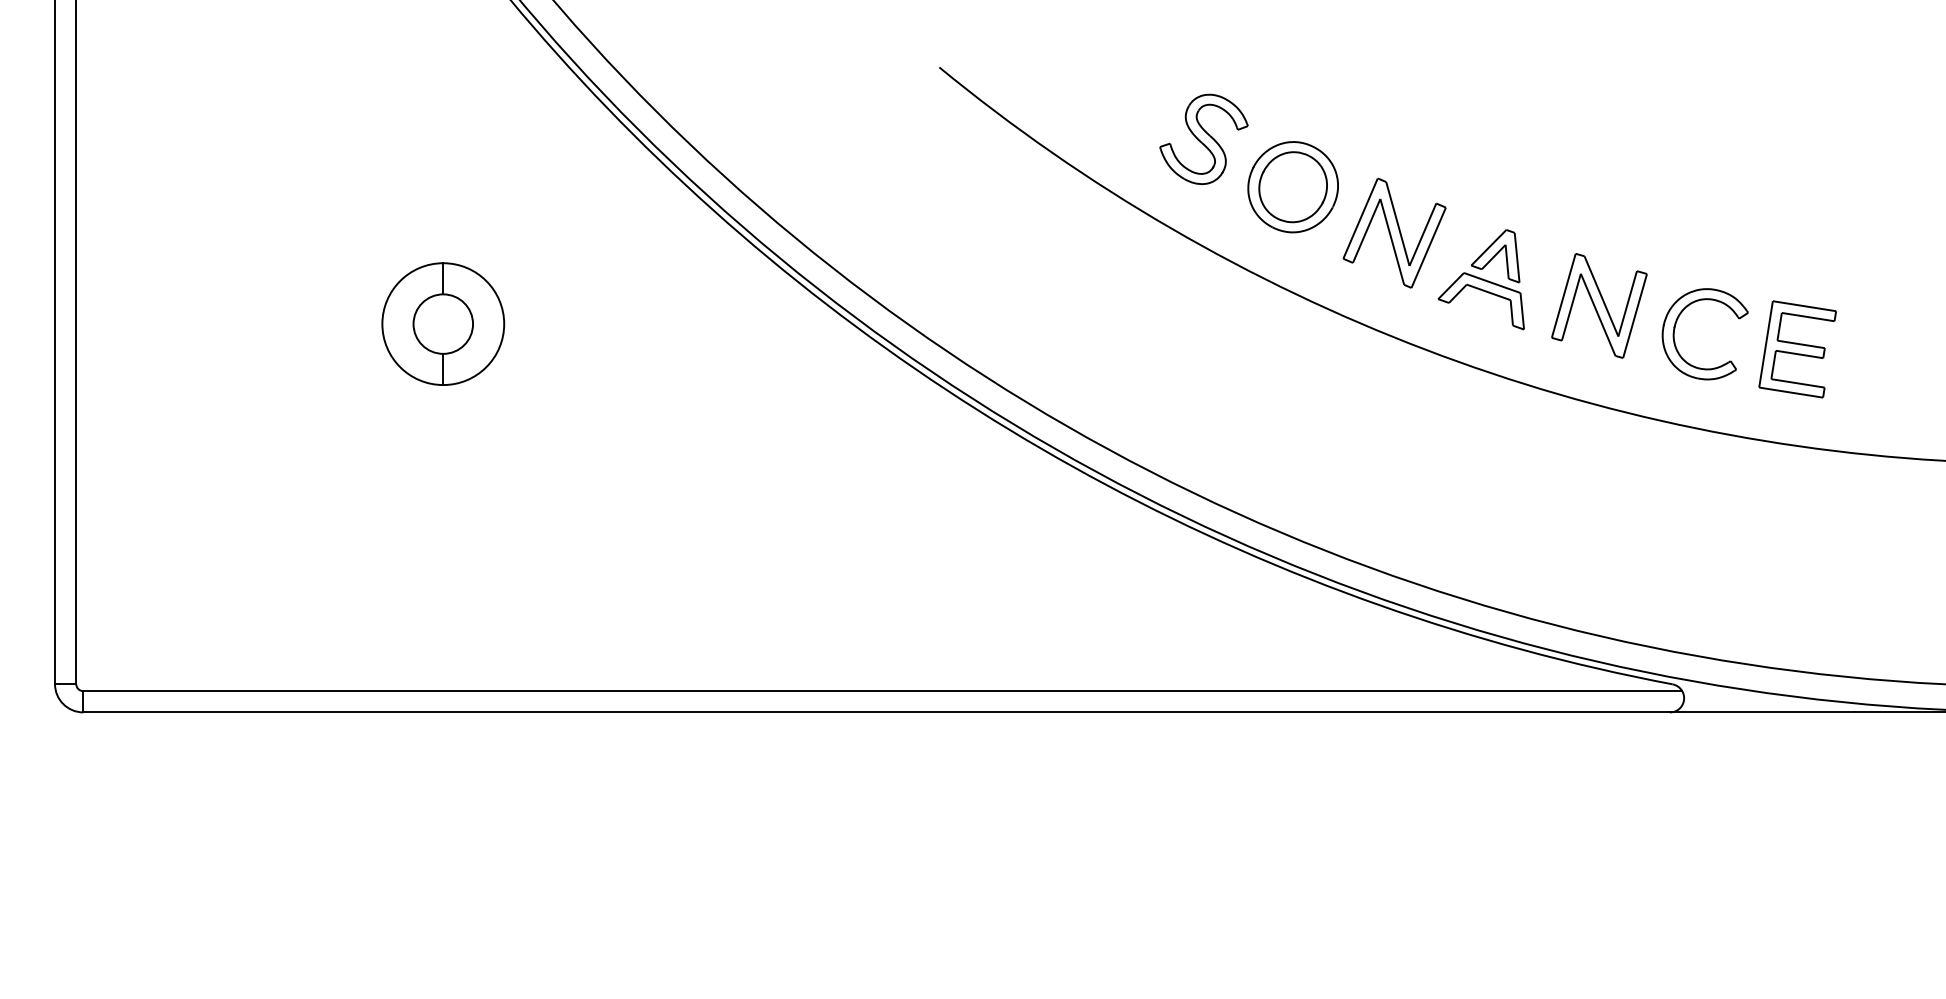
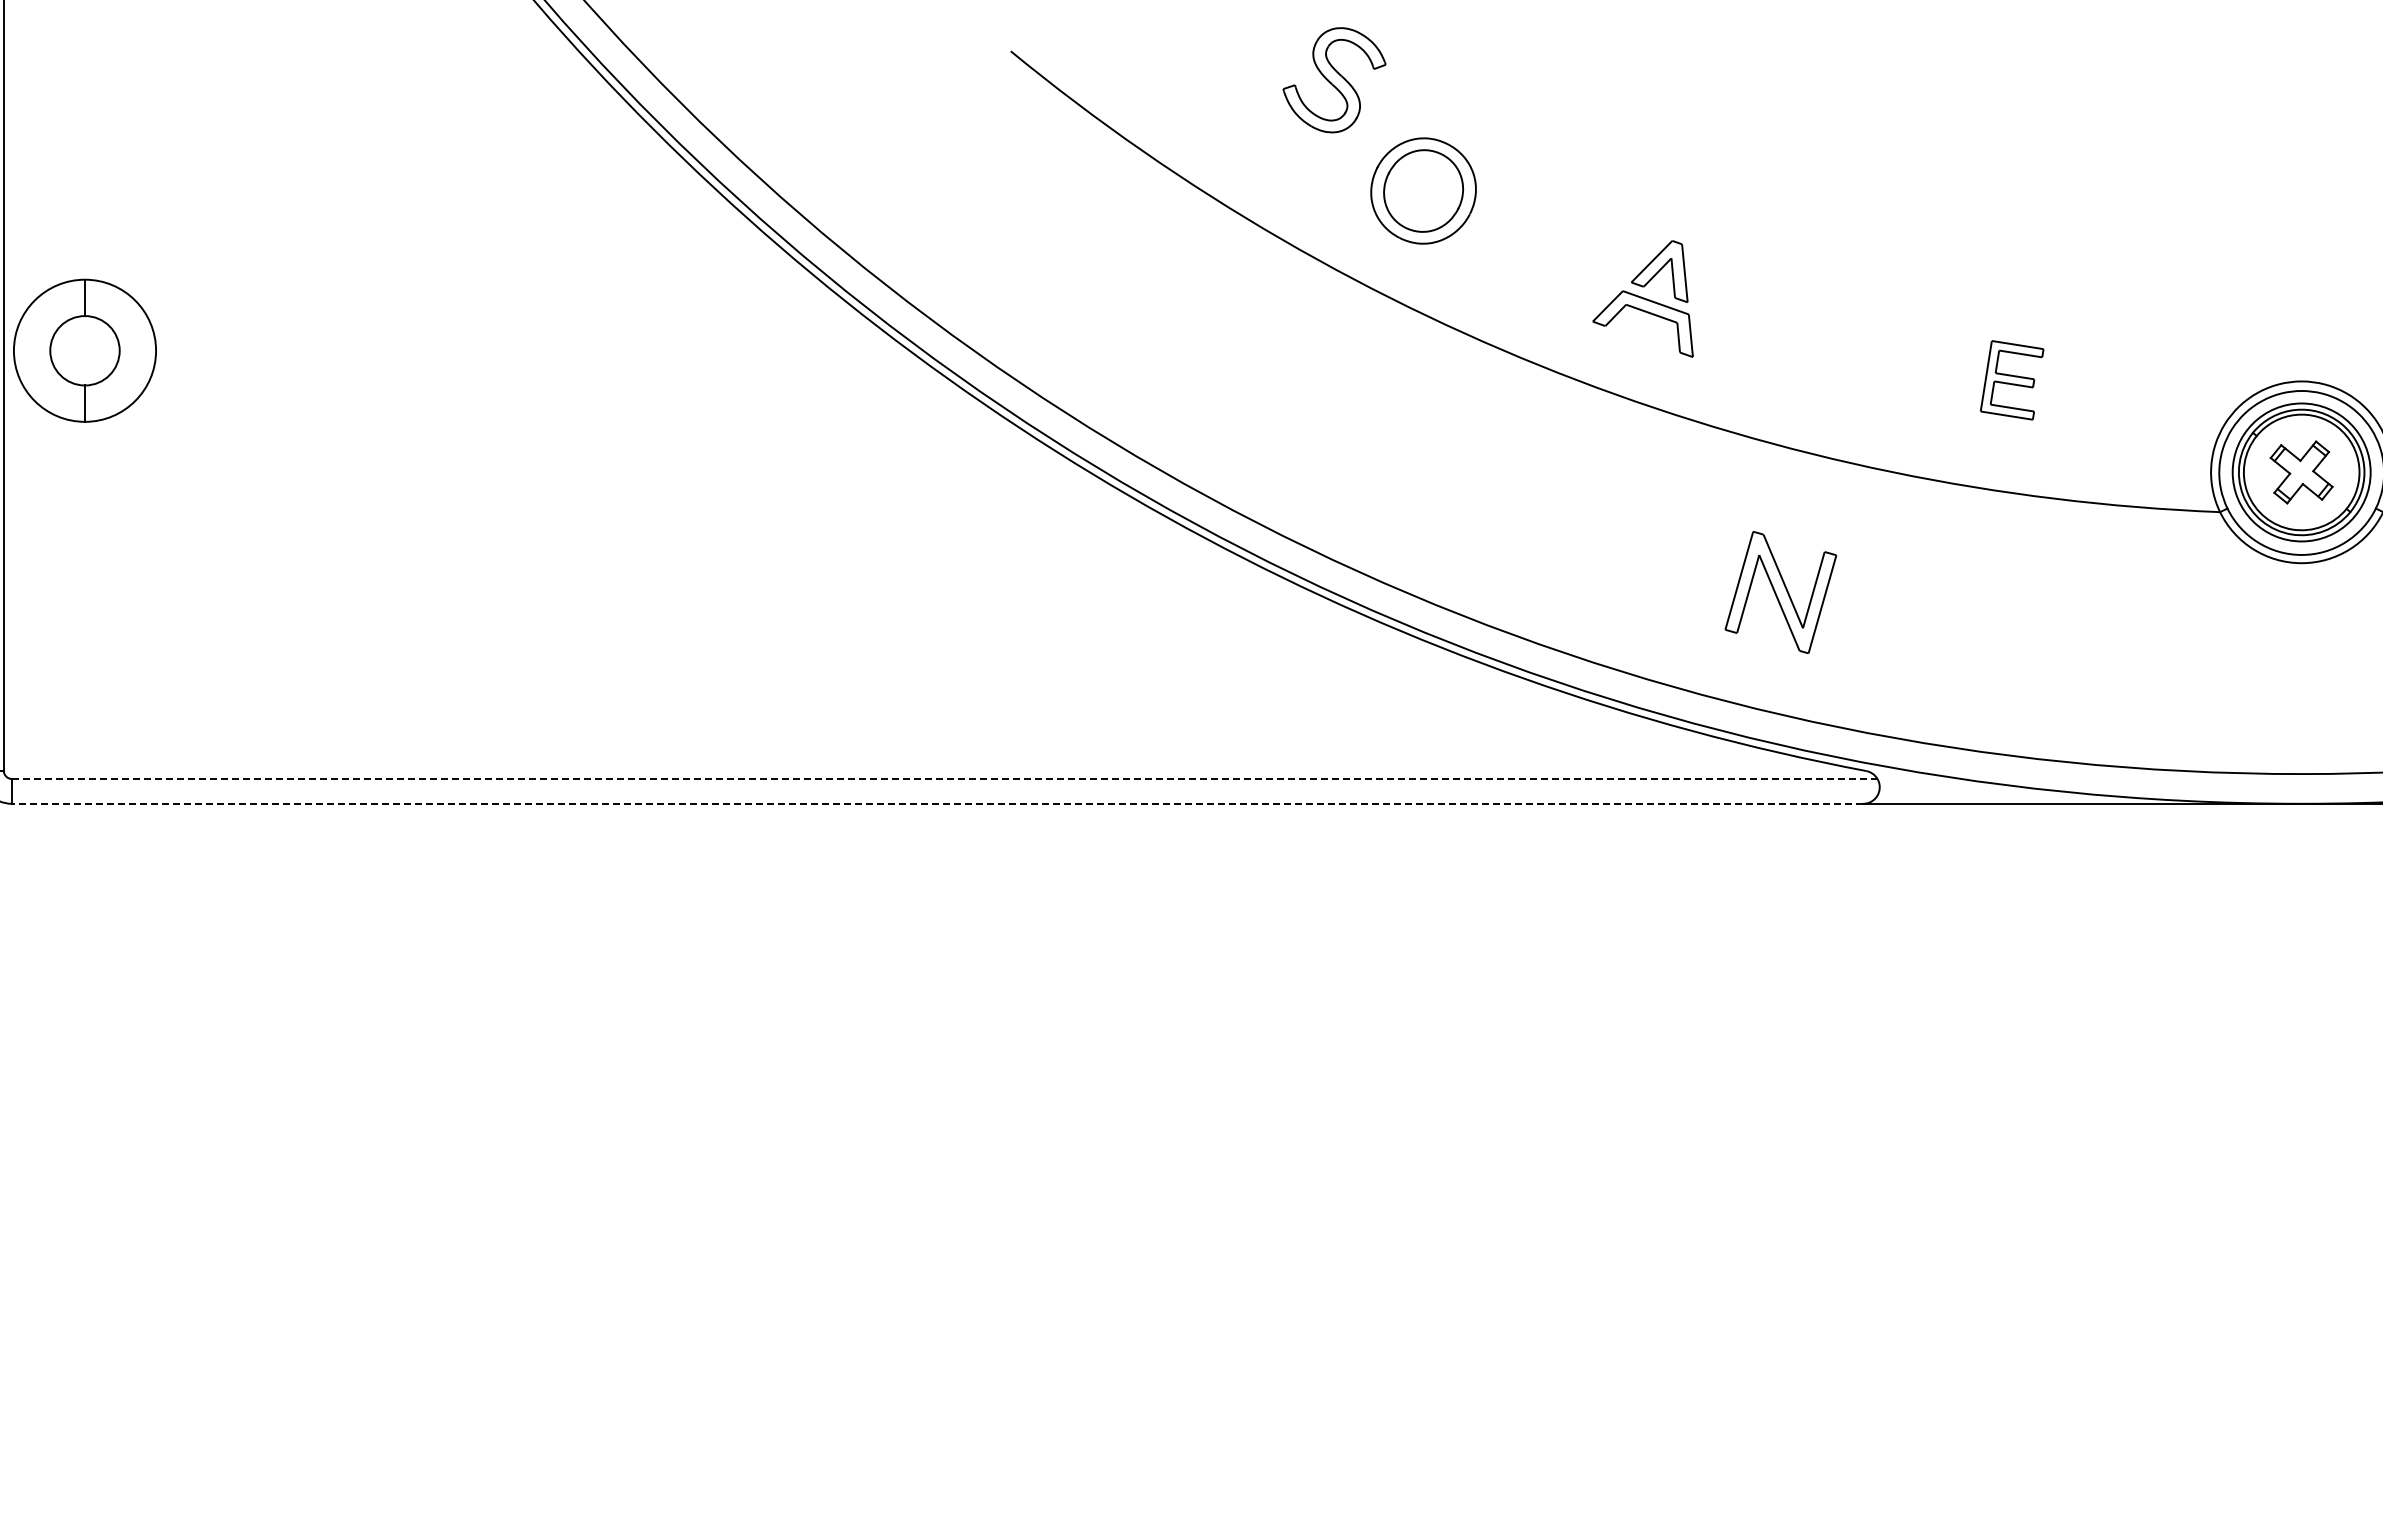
part: (1203, 139) -> (1334, 80), moved
part: (1394, 233) -> (1541, 244), removed
part: (1599, 305) -> (1780, 592), moved
part: (442, 323) -> (84, 350), moved
part: (1675, 329) -> (1869, 356), removed
part: (1797, 349) -> (2011, 380), size x0.7
line: (882, 691) -> (944, 779), solid -> dashed
line: (876, 712) -> (937, 803), solid -> dashed

